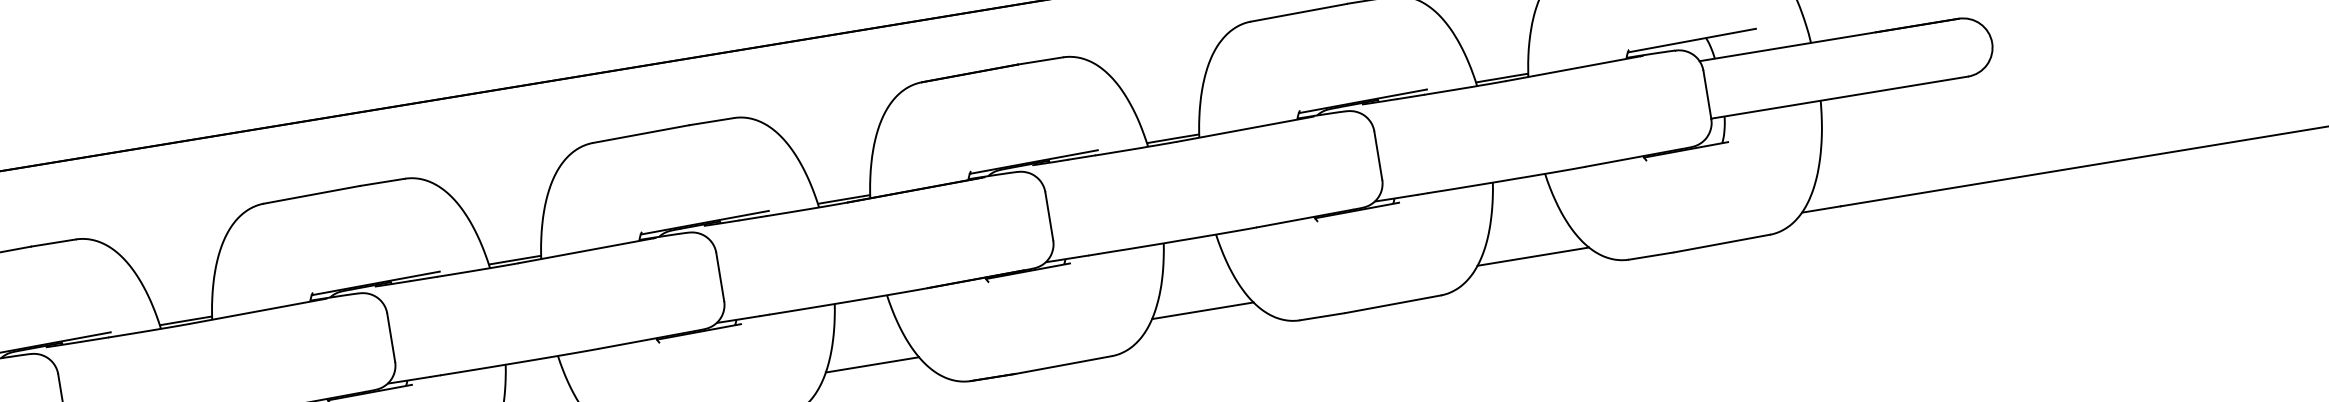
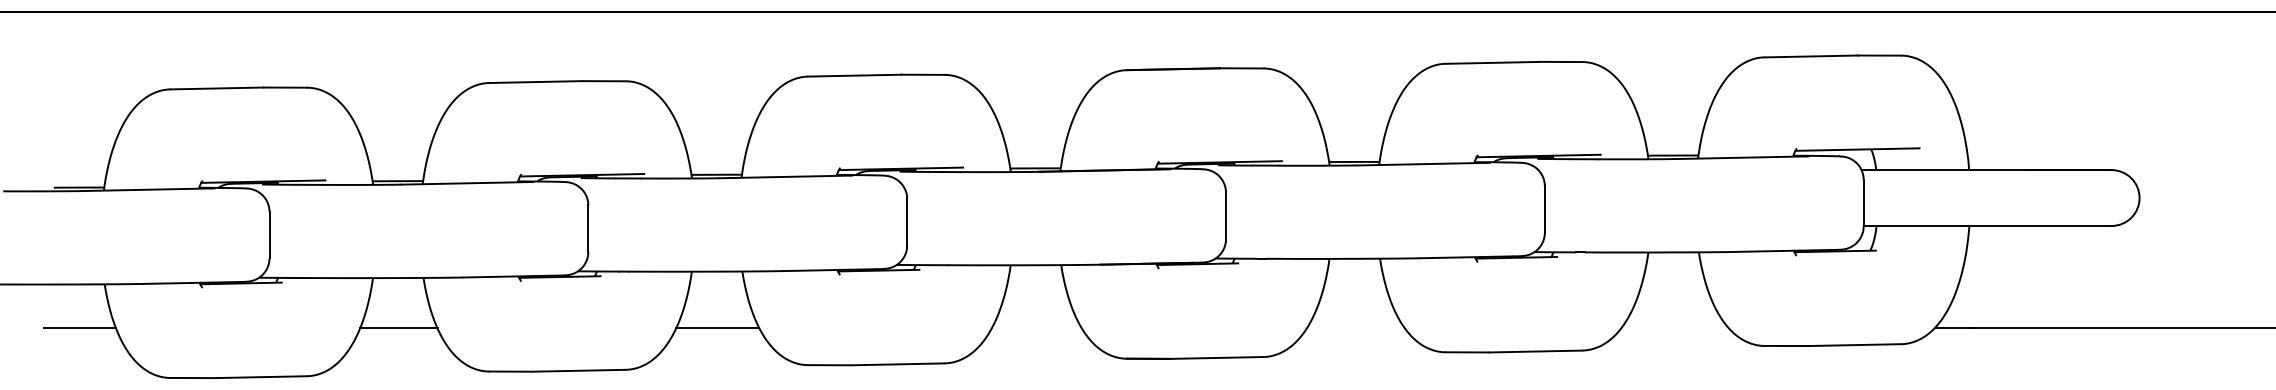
line: (1532, 256) -> (1674, 328), removed
line: (1202, 310) -> (1355, 328), removed
line: (872, 365) -> (1036, 328), removed

